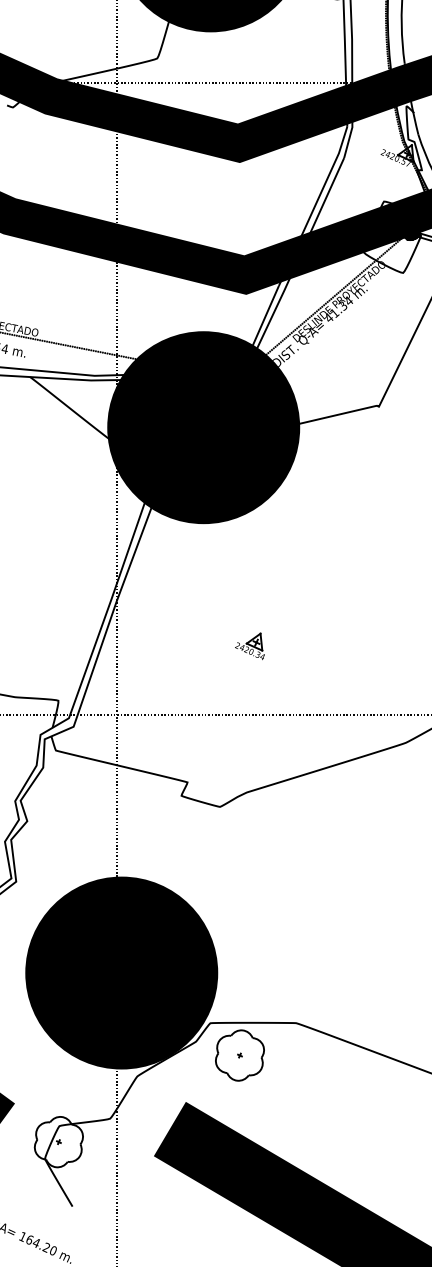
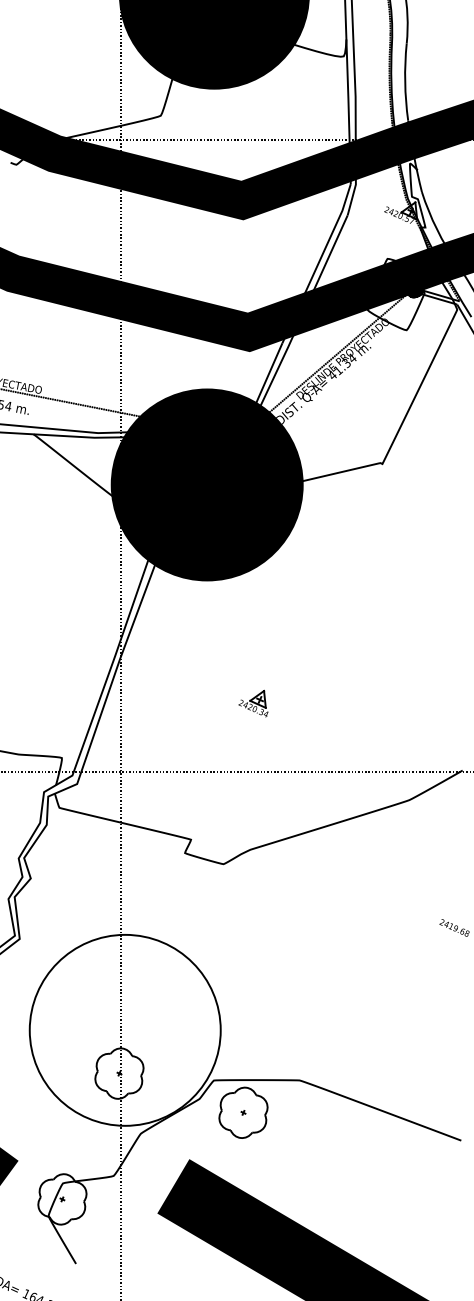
fill: (120, 972) -> (124, 1029), removed

